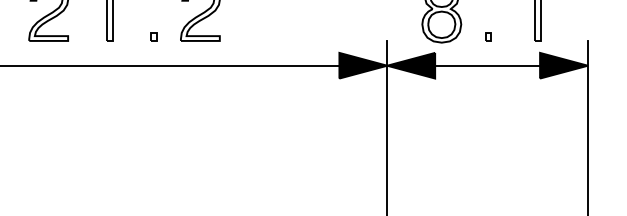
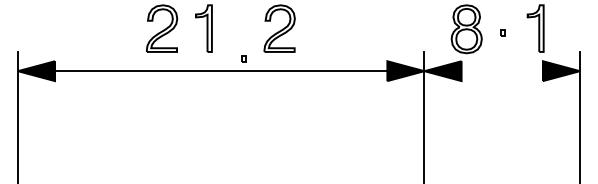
part: (153, 36) -> (243, 58), moved
part: (487, 36) -> (502, 32), moved
line: (486, 66) -> (501, 71), removed

